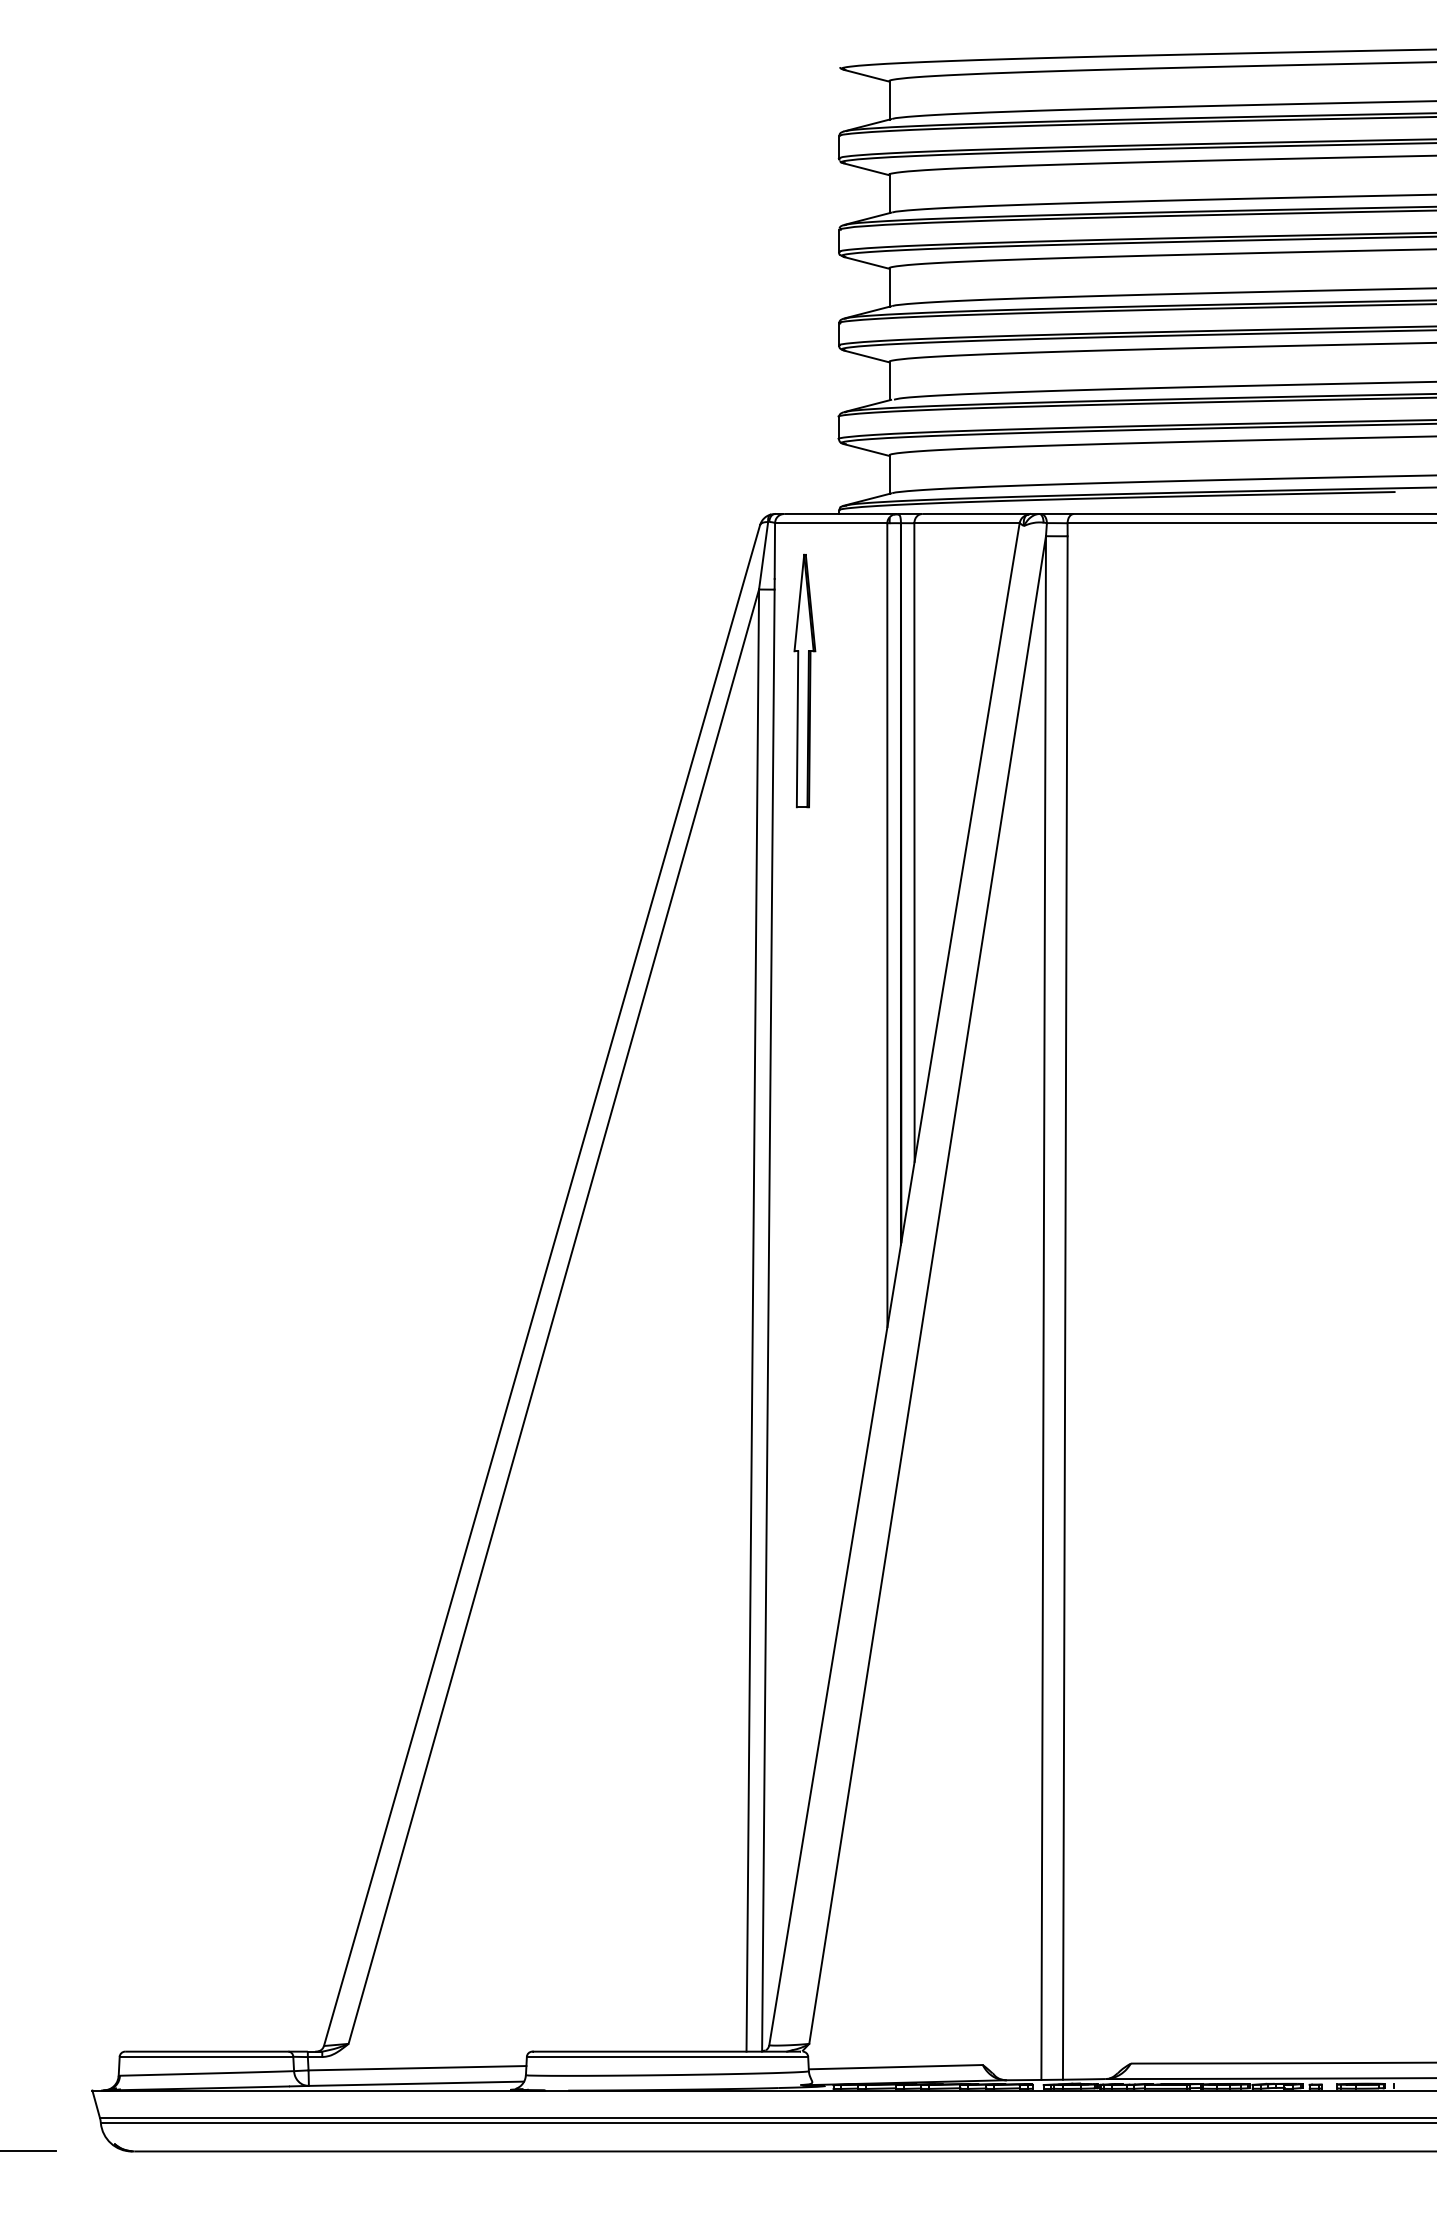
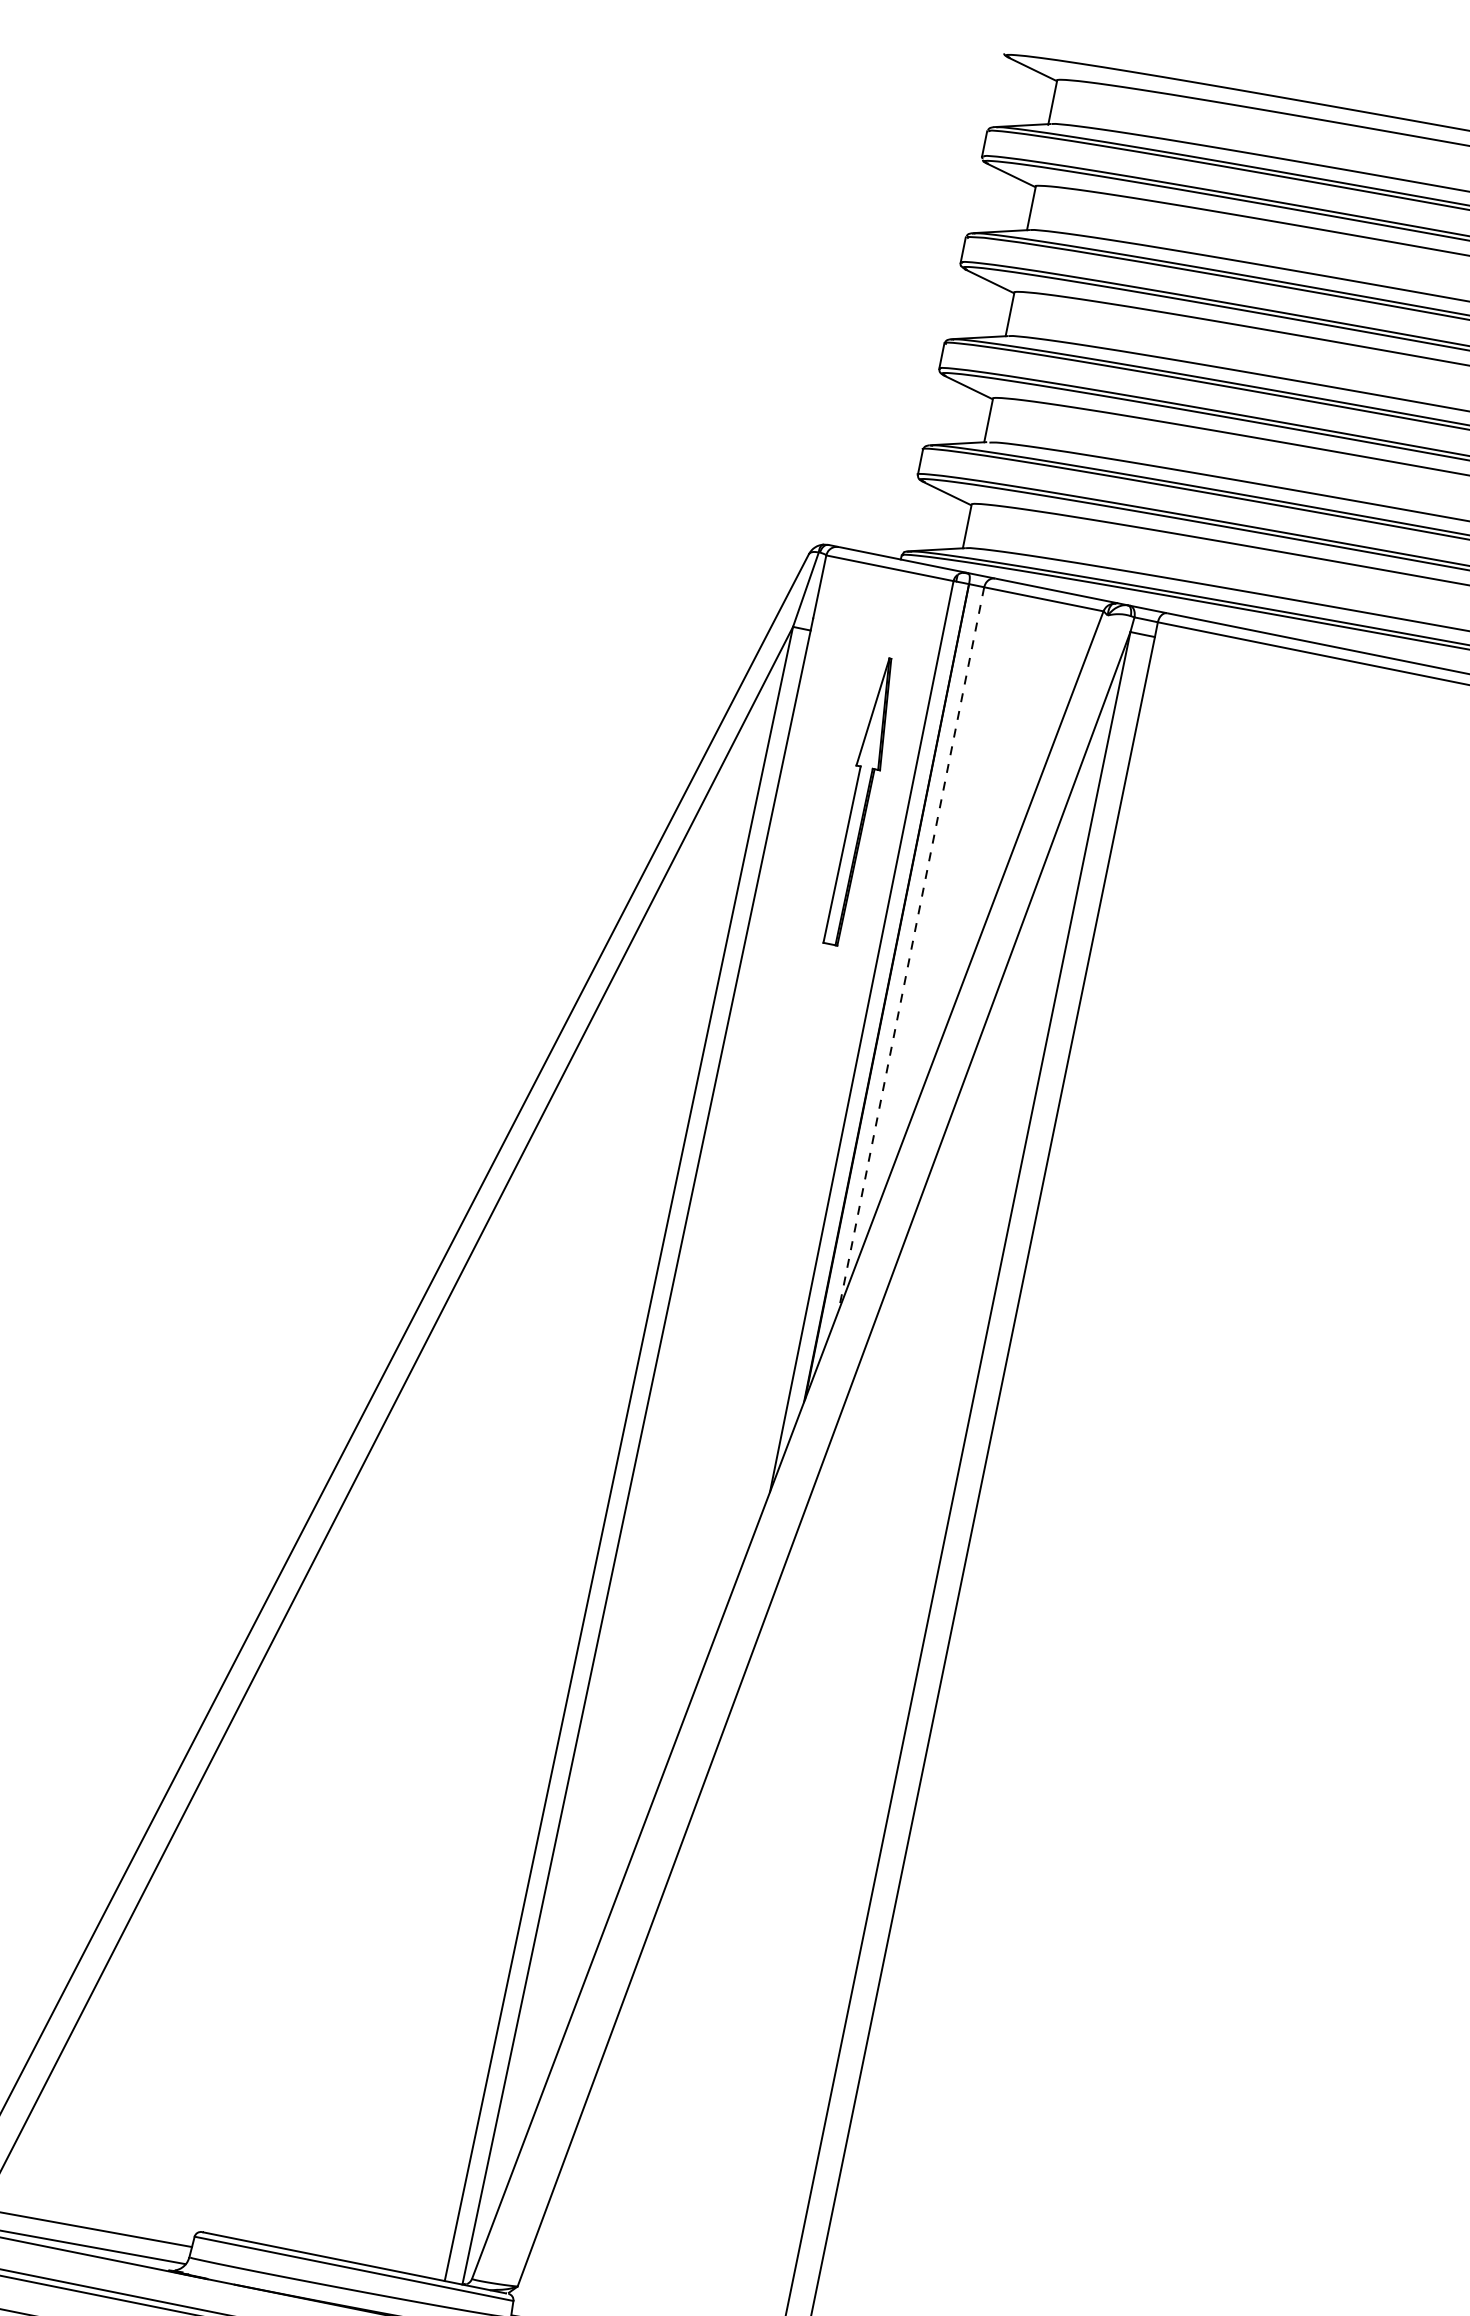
part: (804, 680) -> (861, 800), moved
line: (914, 843) -> (911, 950), solid -> dashed

